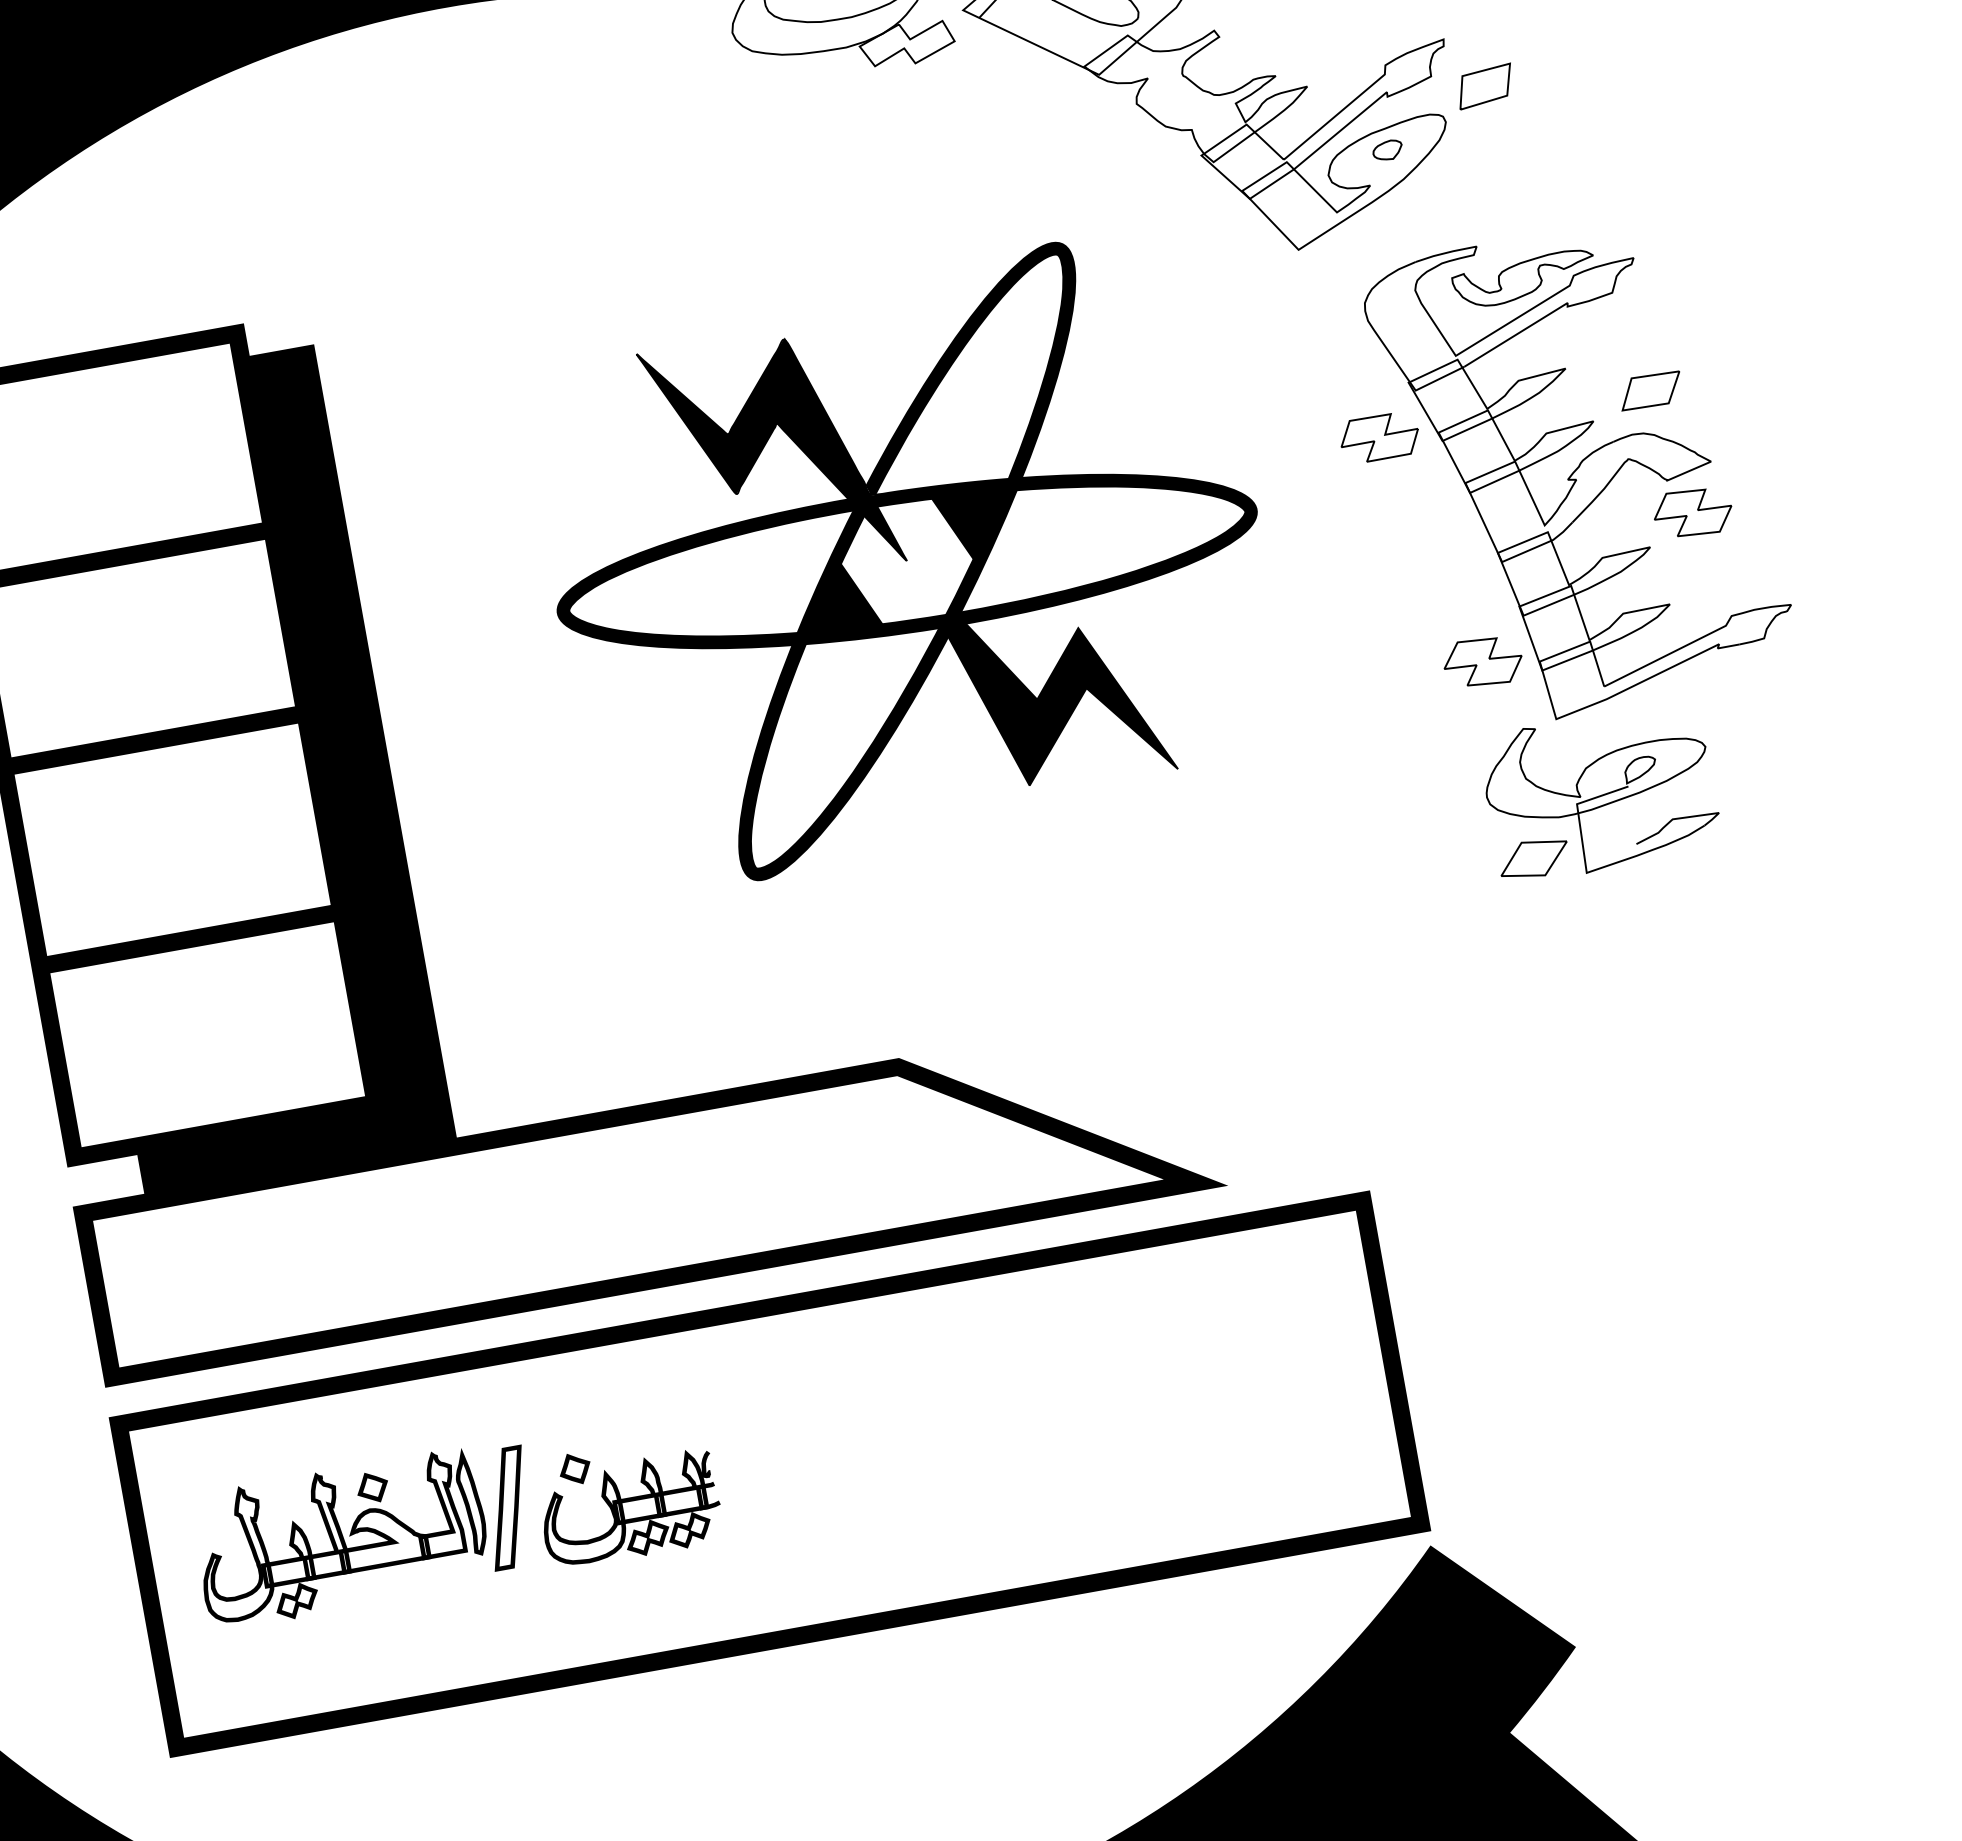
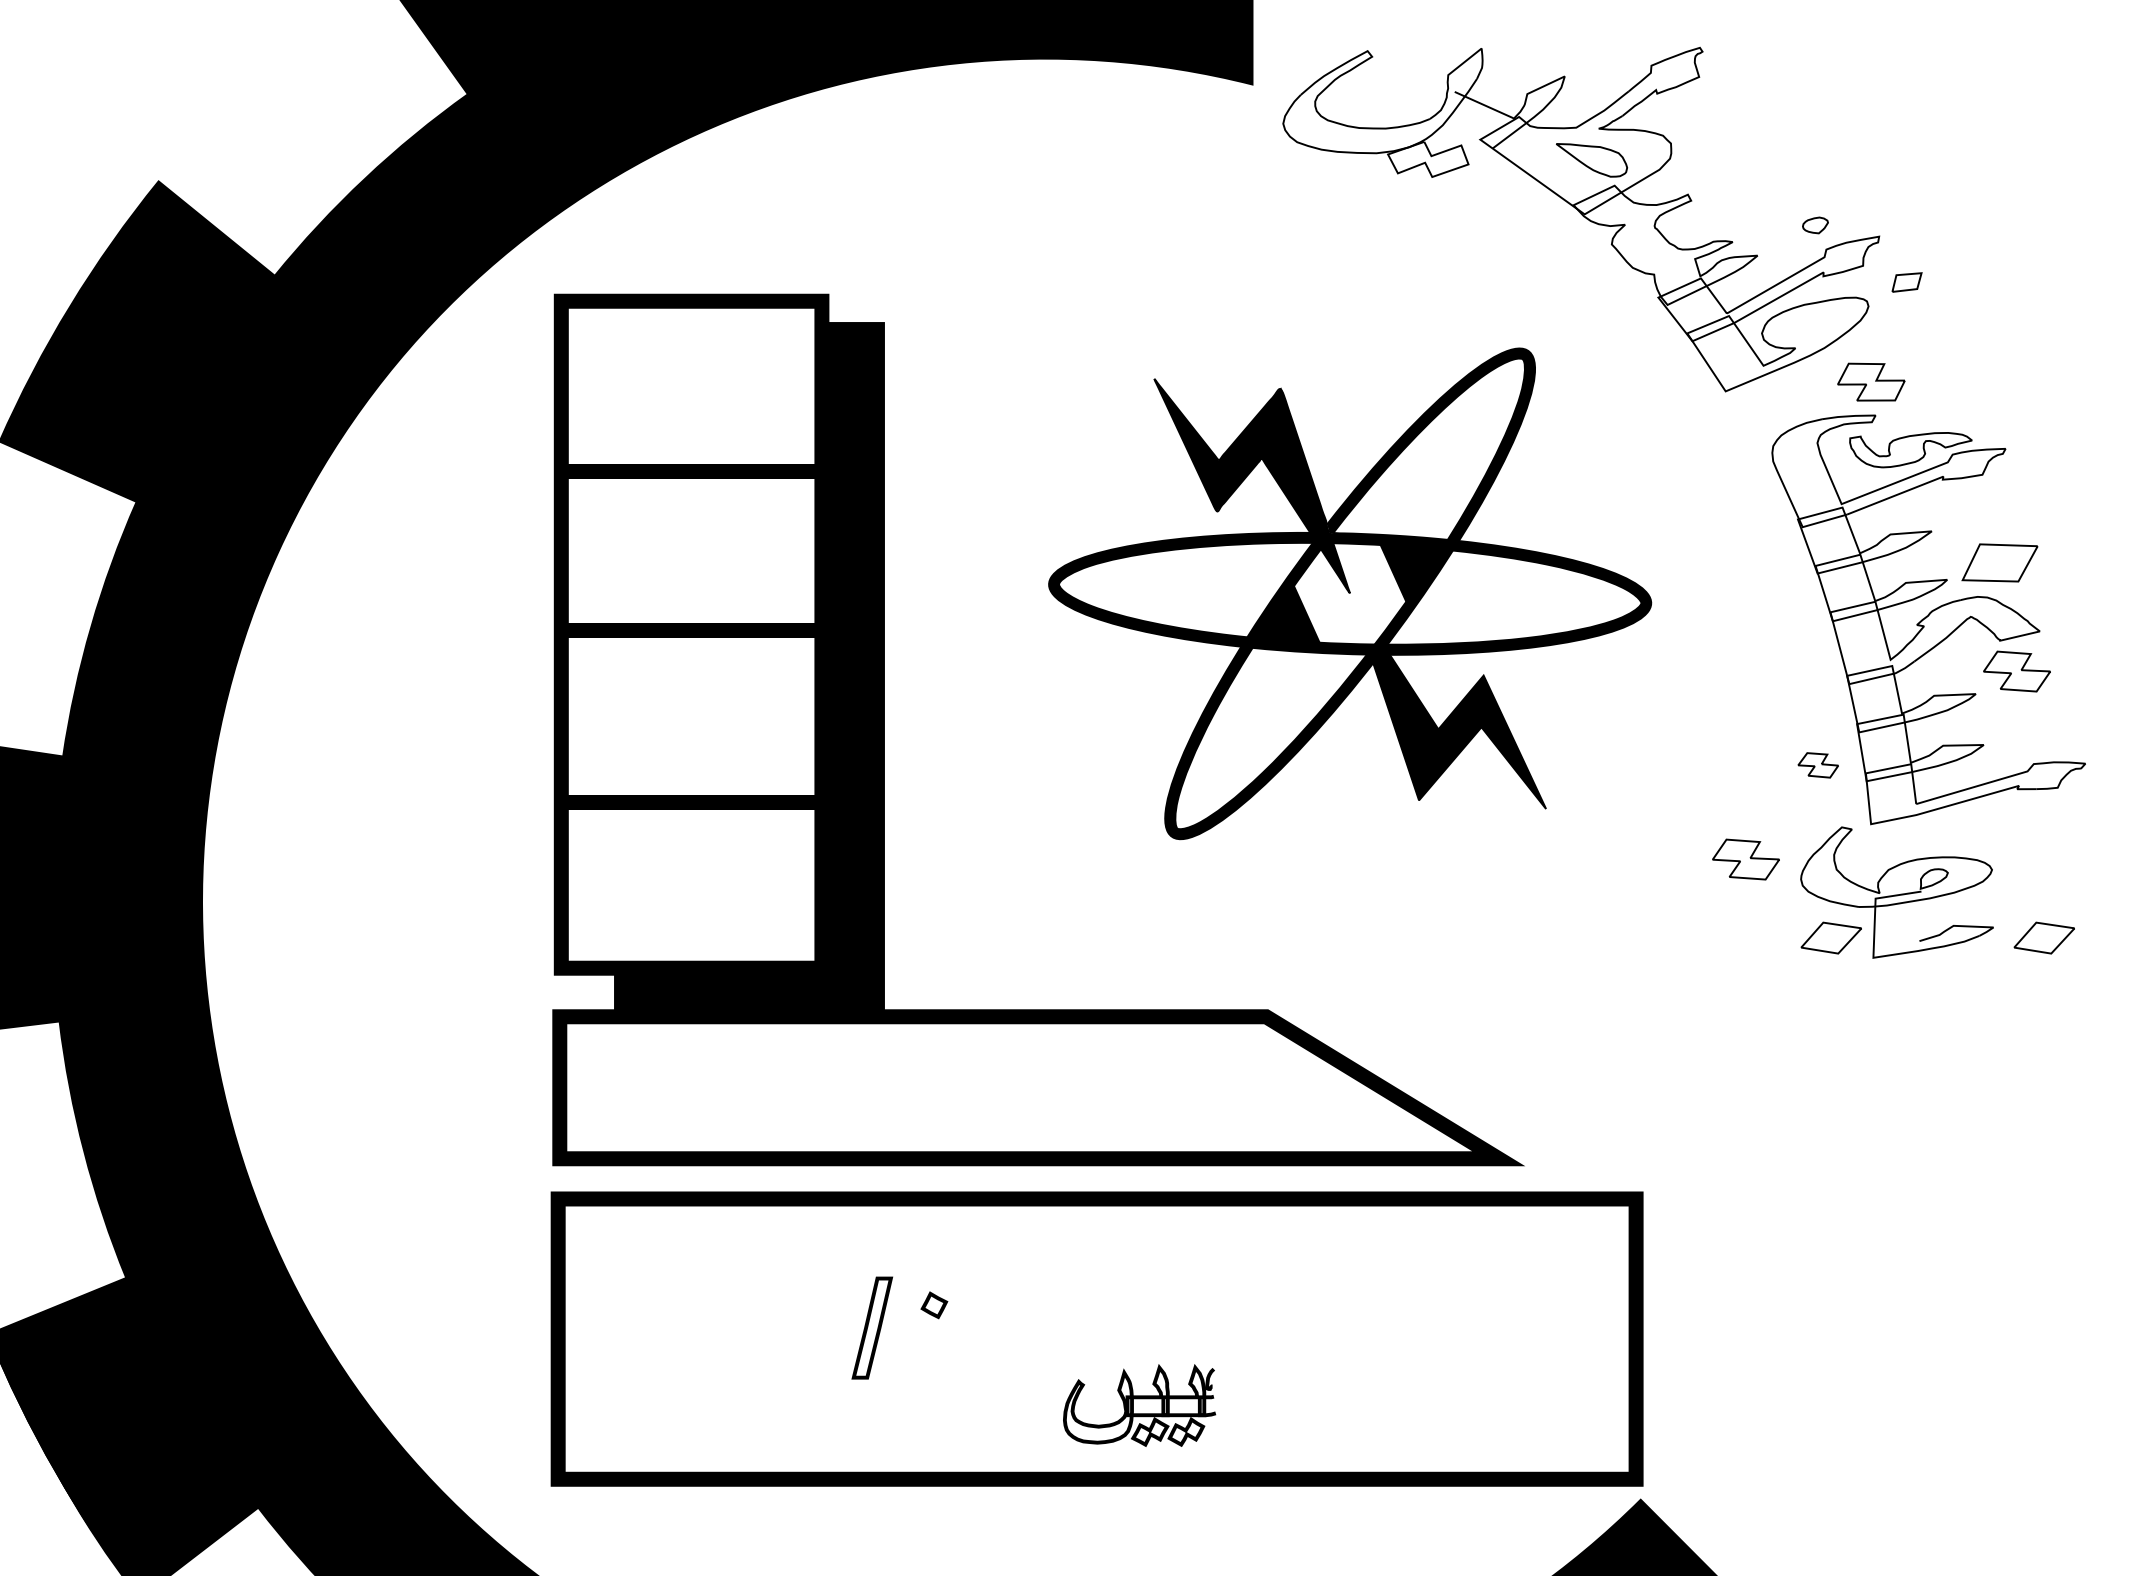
part: (1484, 86) -> (1906, 282), size x0.6
part: (1387, 150) -> (1815, 225), moved
part: (1650, 390) -> (1999, 562), size x1.4
part: (1379, 436) -> (1871, 381), moved
part: (1483, 662) -> (1818, 765), size x0.6
part: (1418, 786) -> (1745, 859), added
part: (1778, 814) -> (2043, 937), added
part: (630, 1509) -> (1139, 1405), moved
part: (341, 1538) -> (727, 1328), removed

